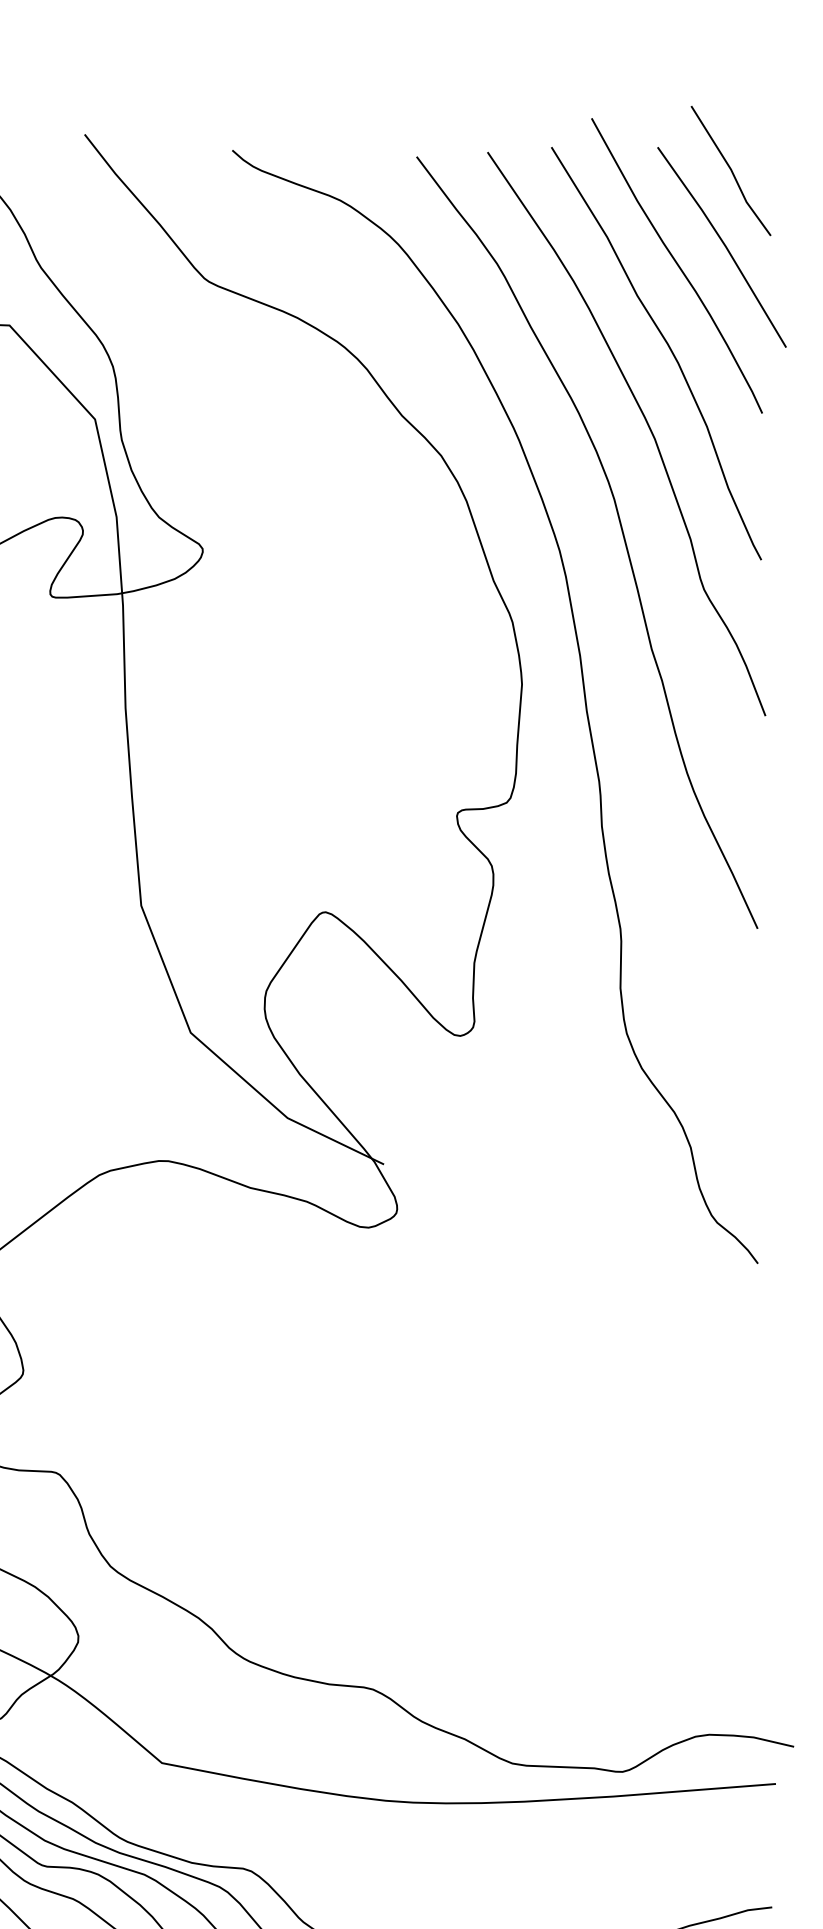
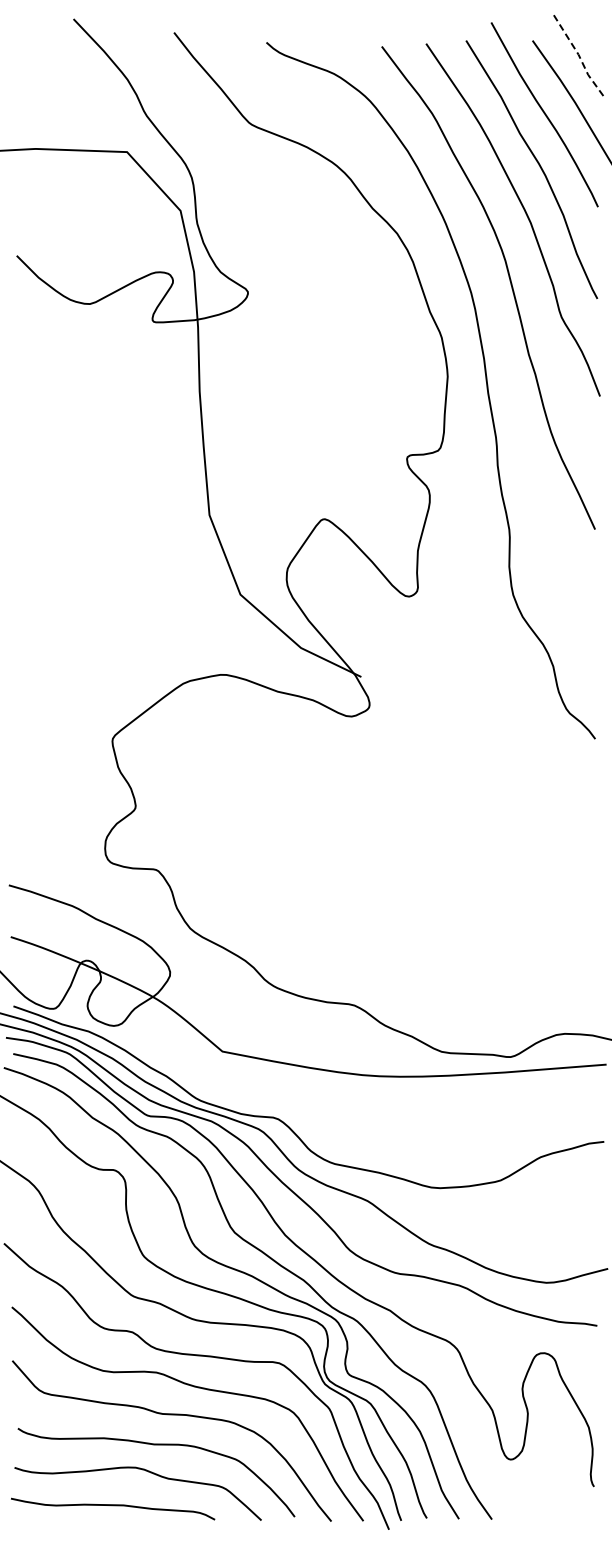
line: (731, 171) -> (578, 55), solid -> dashed

